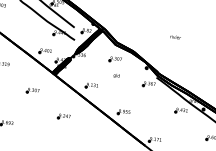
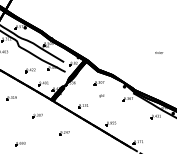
part: (31, 32) -> (30, 70), added
text: (176, 37) -> (159, 52), moved

